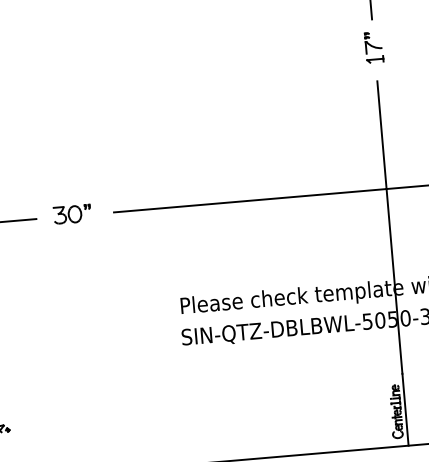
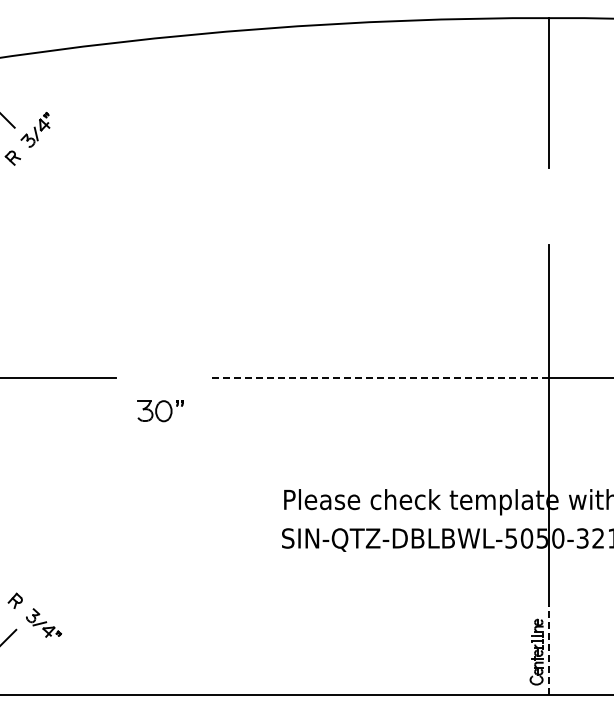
part: (373, 47) -> (547, 203), removed
line: (250, 200) -> (380, 377), solid -> dashed
part: (72, 214) -> (160, 411), moved
line: (405, 409) -> (548, 650), solid -> dashed

